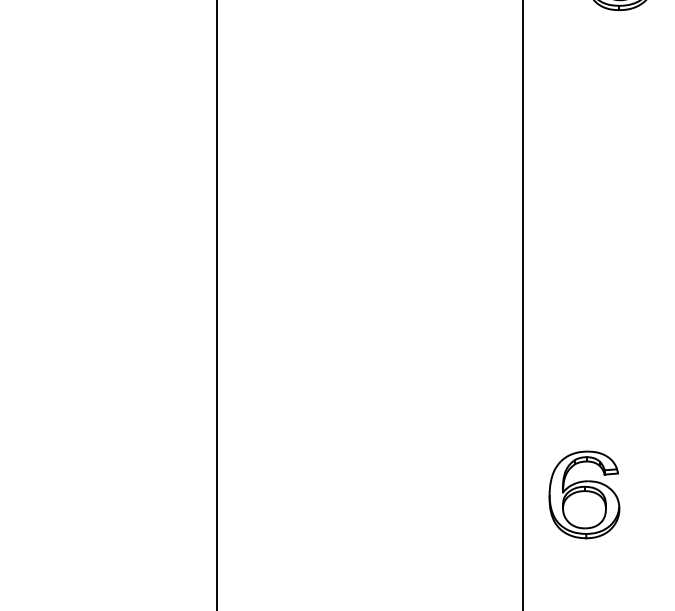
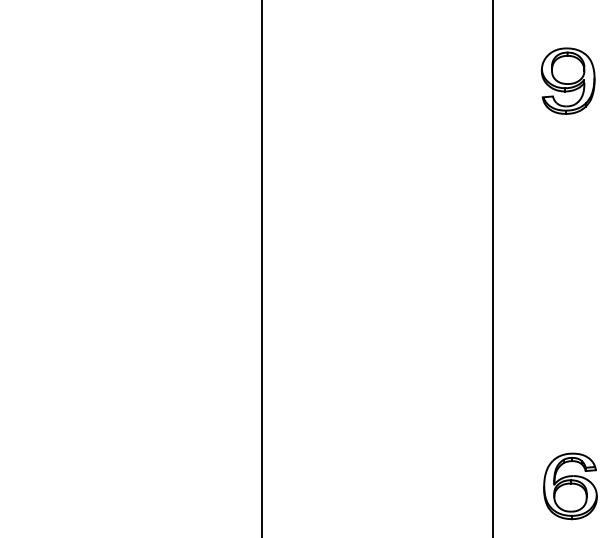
part: (584, 495) -> (570, 486), moved

